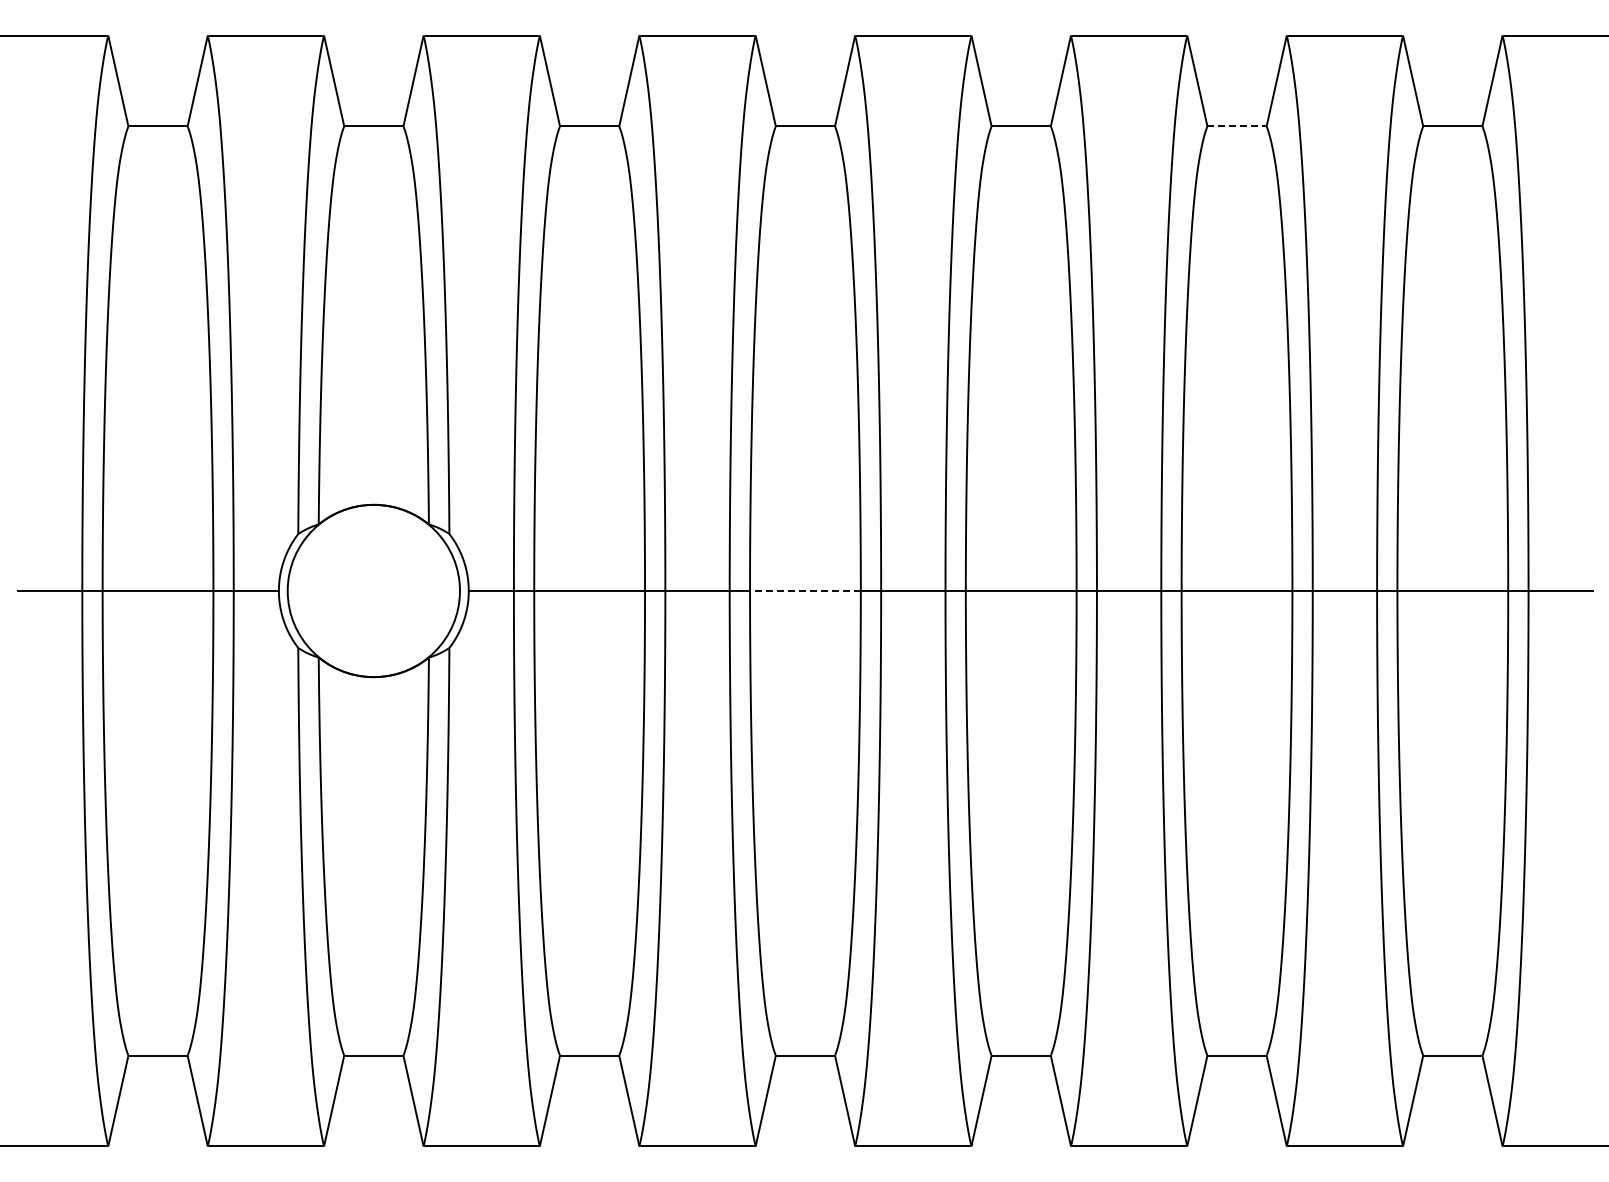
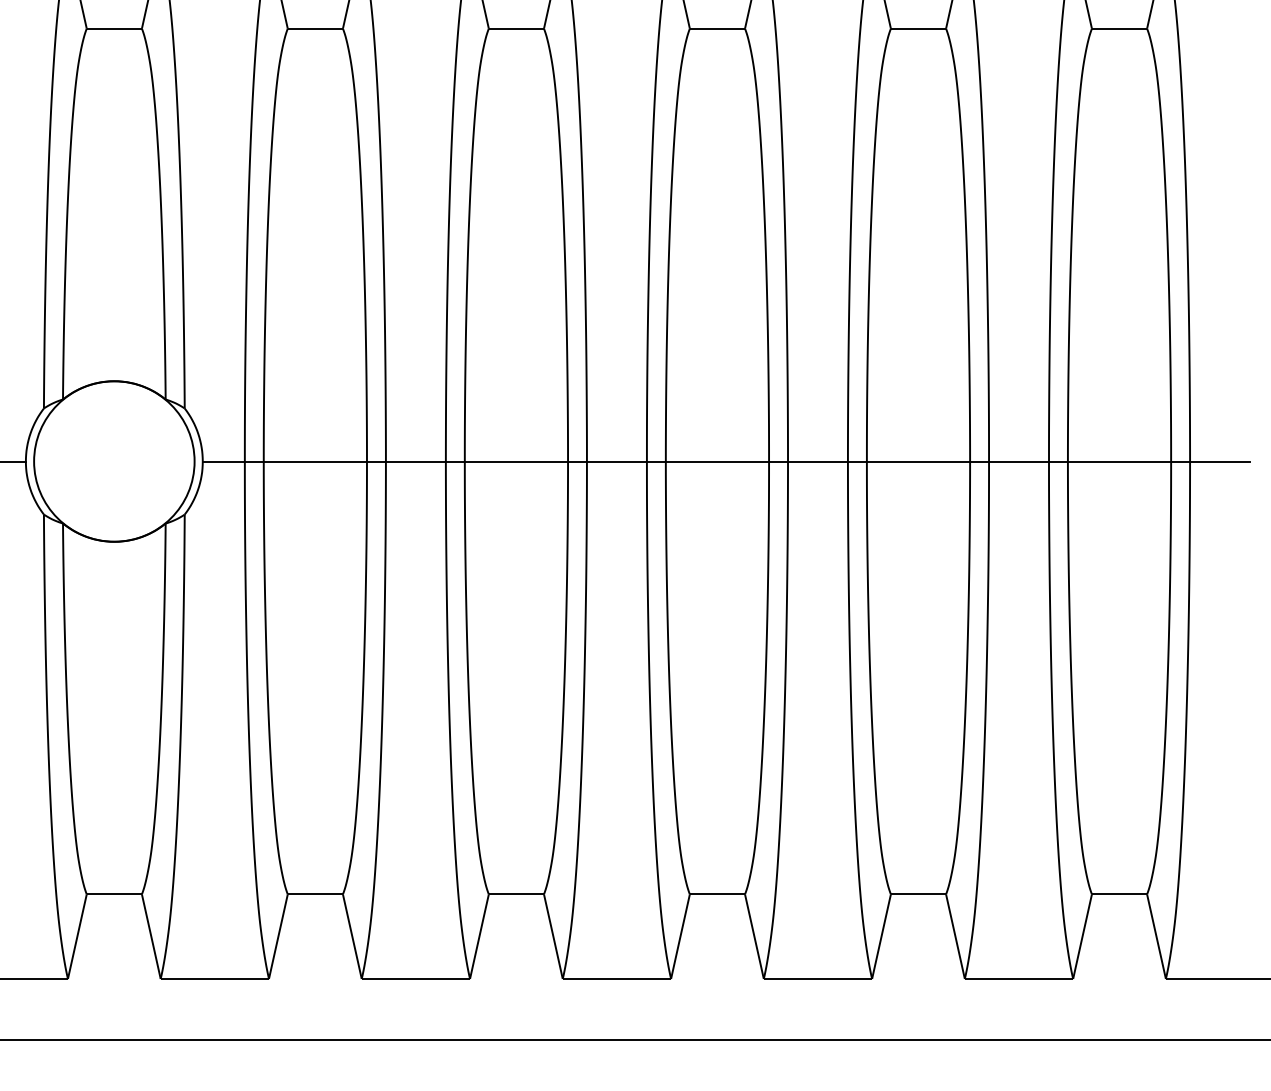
line: (1237, 126) -> (918, 28), dashed -> solid
line: (804, 590) -> (515, 461), dashed -> solid

